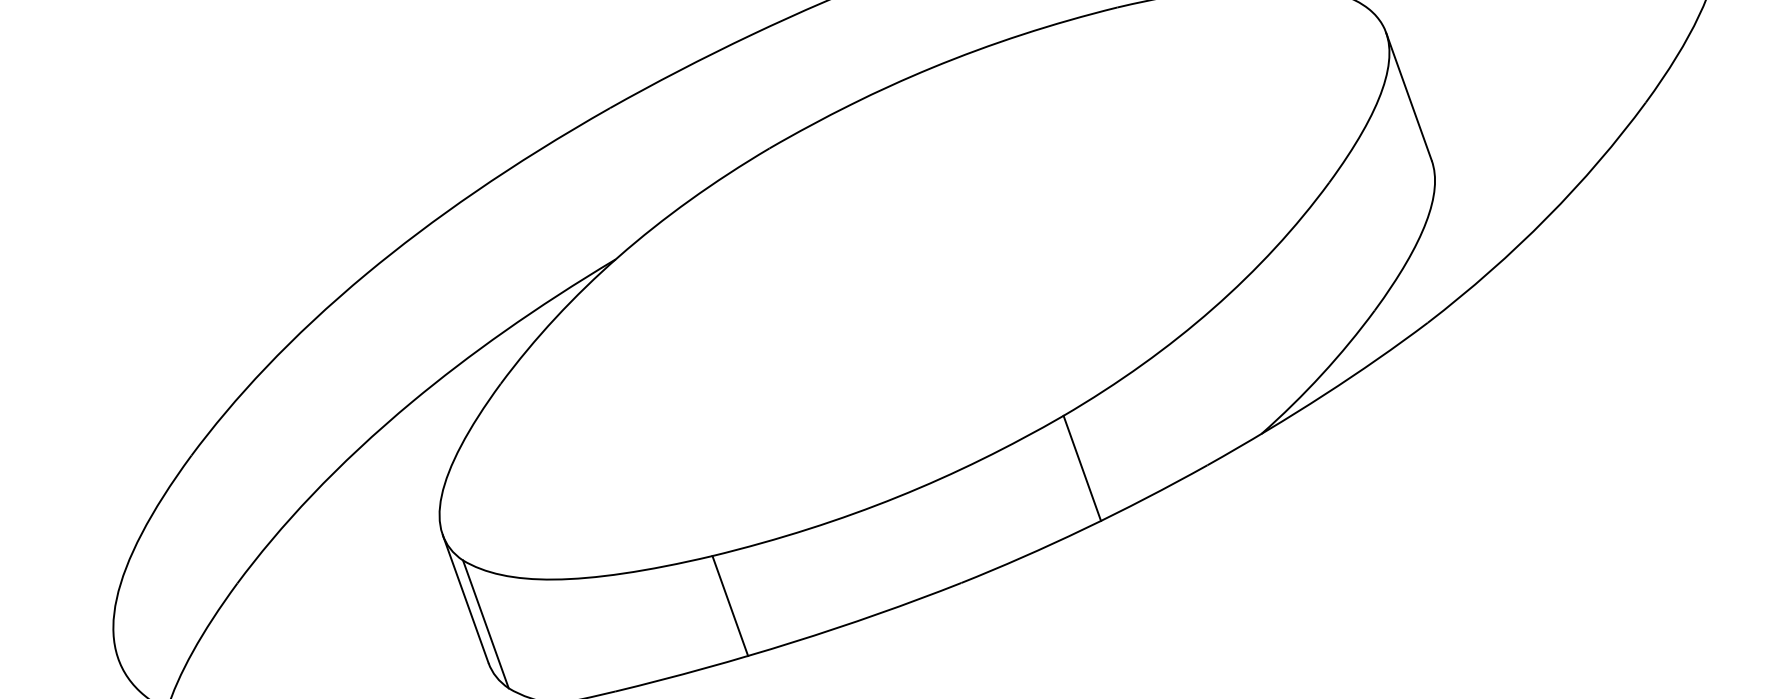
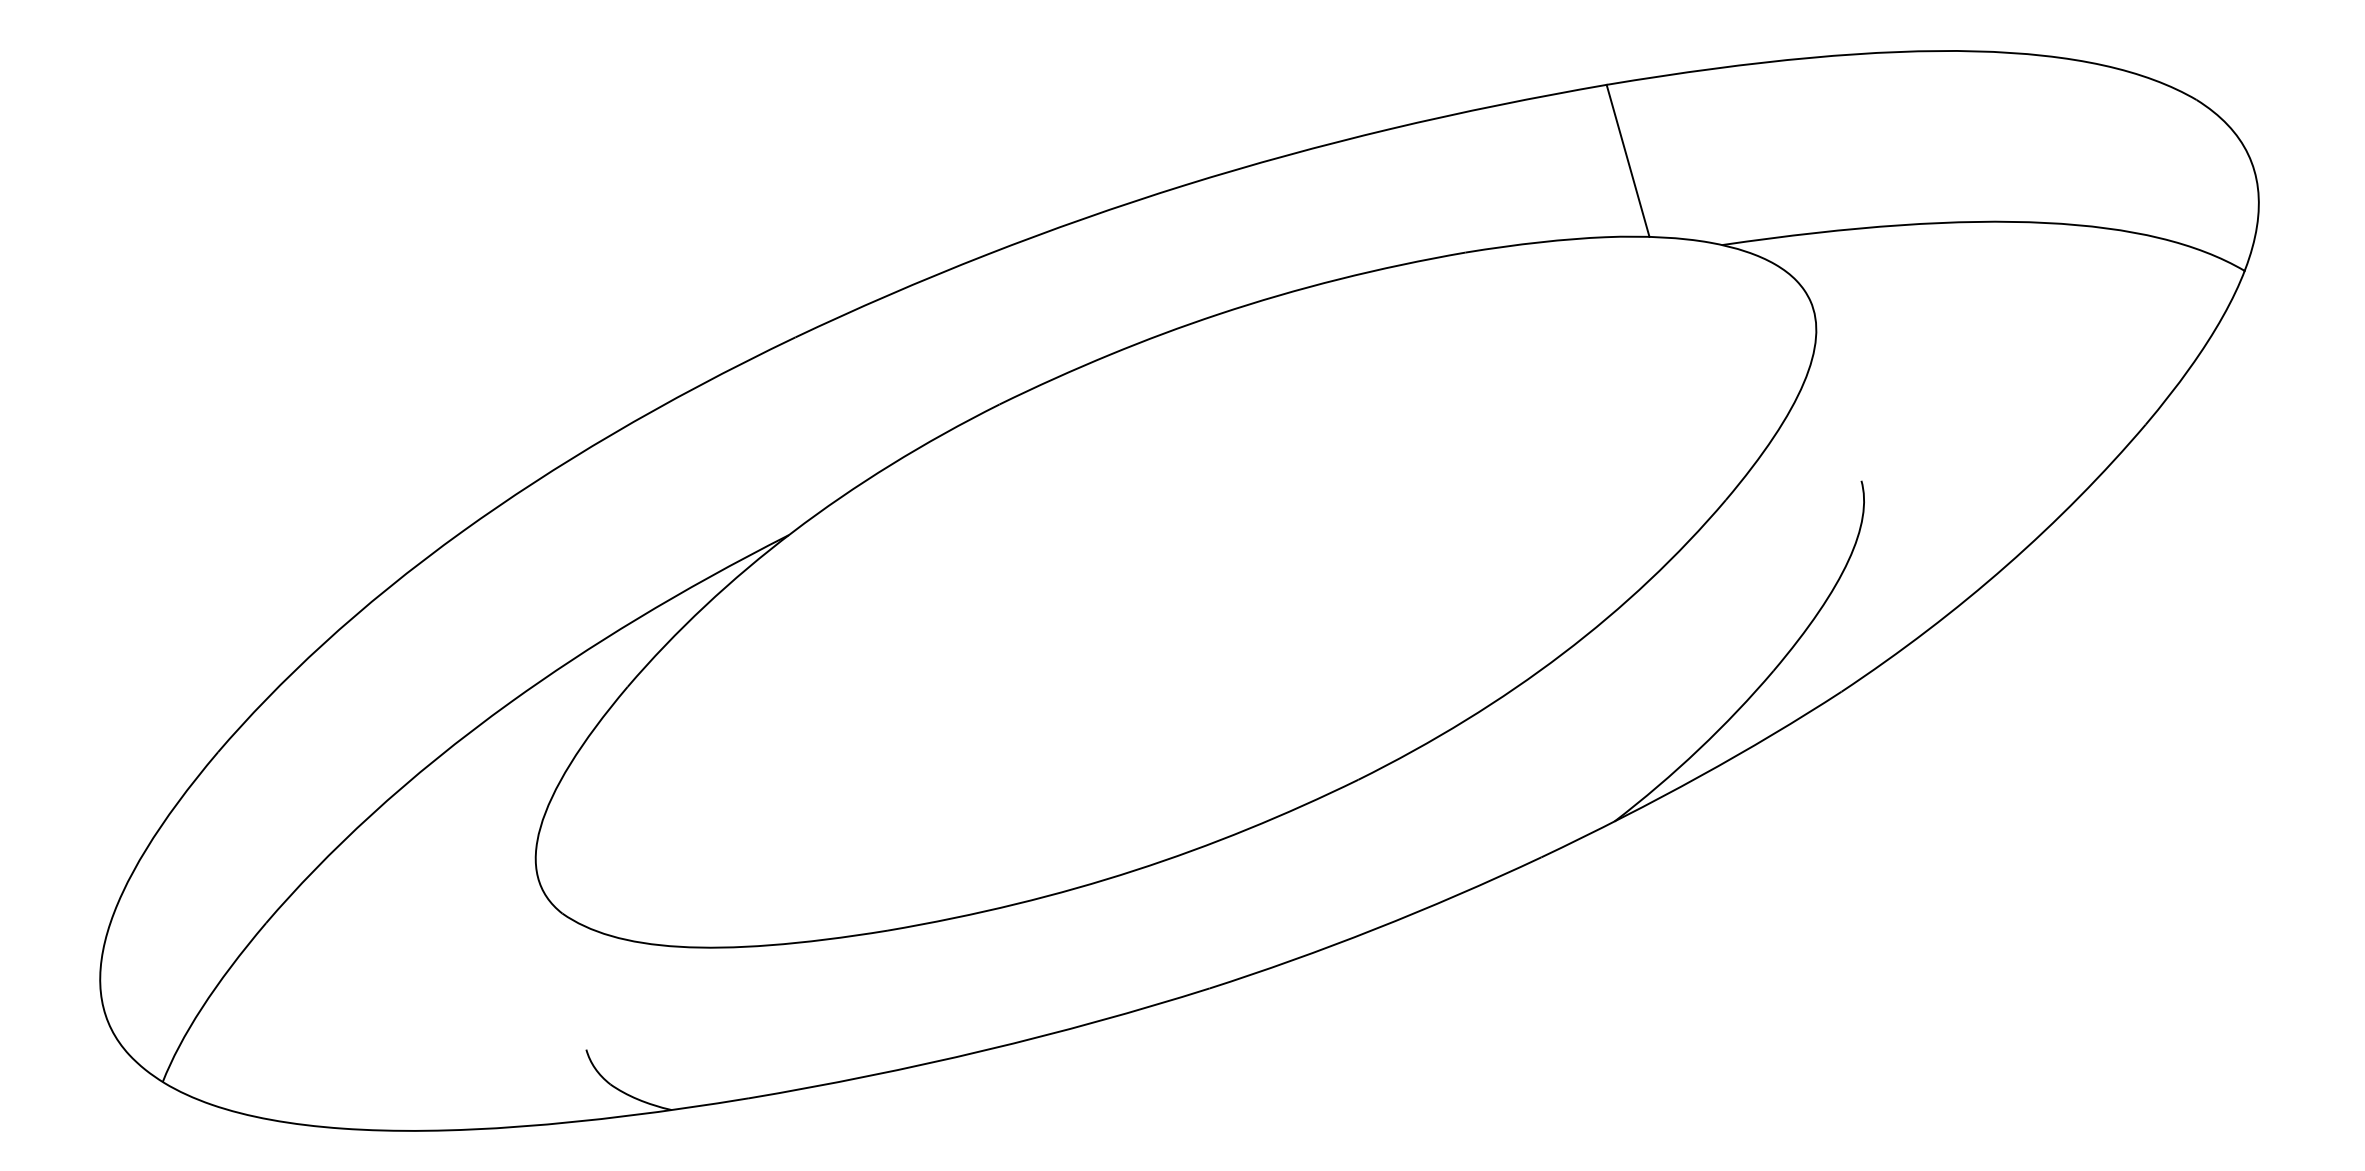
line: (1408, 96) -> (1837, 395), removed
line: (1081, 467) -> (1377, 849), removed
line: (465, 598) -> (562, 963), removed
line: (730, 606) -> (906, 997), removed
line: (485, 623) -> (586, 998), removed

